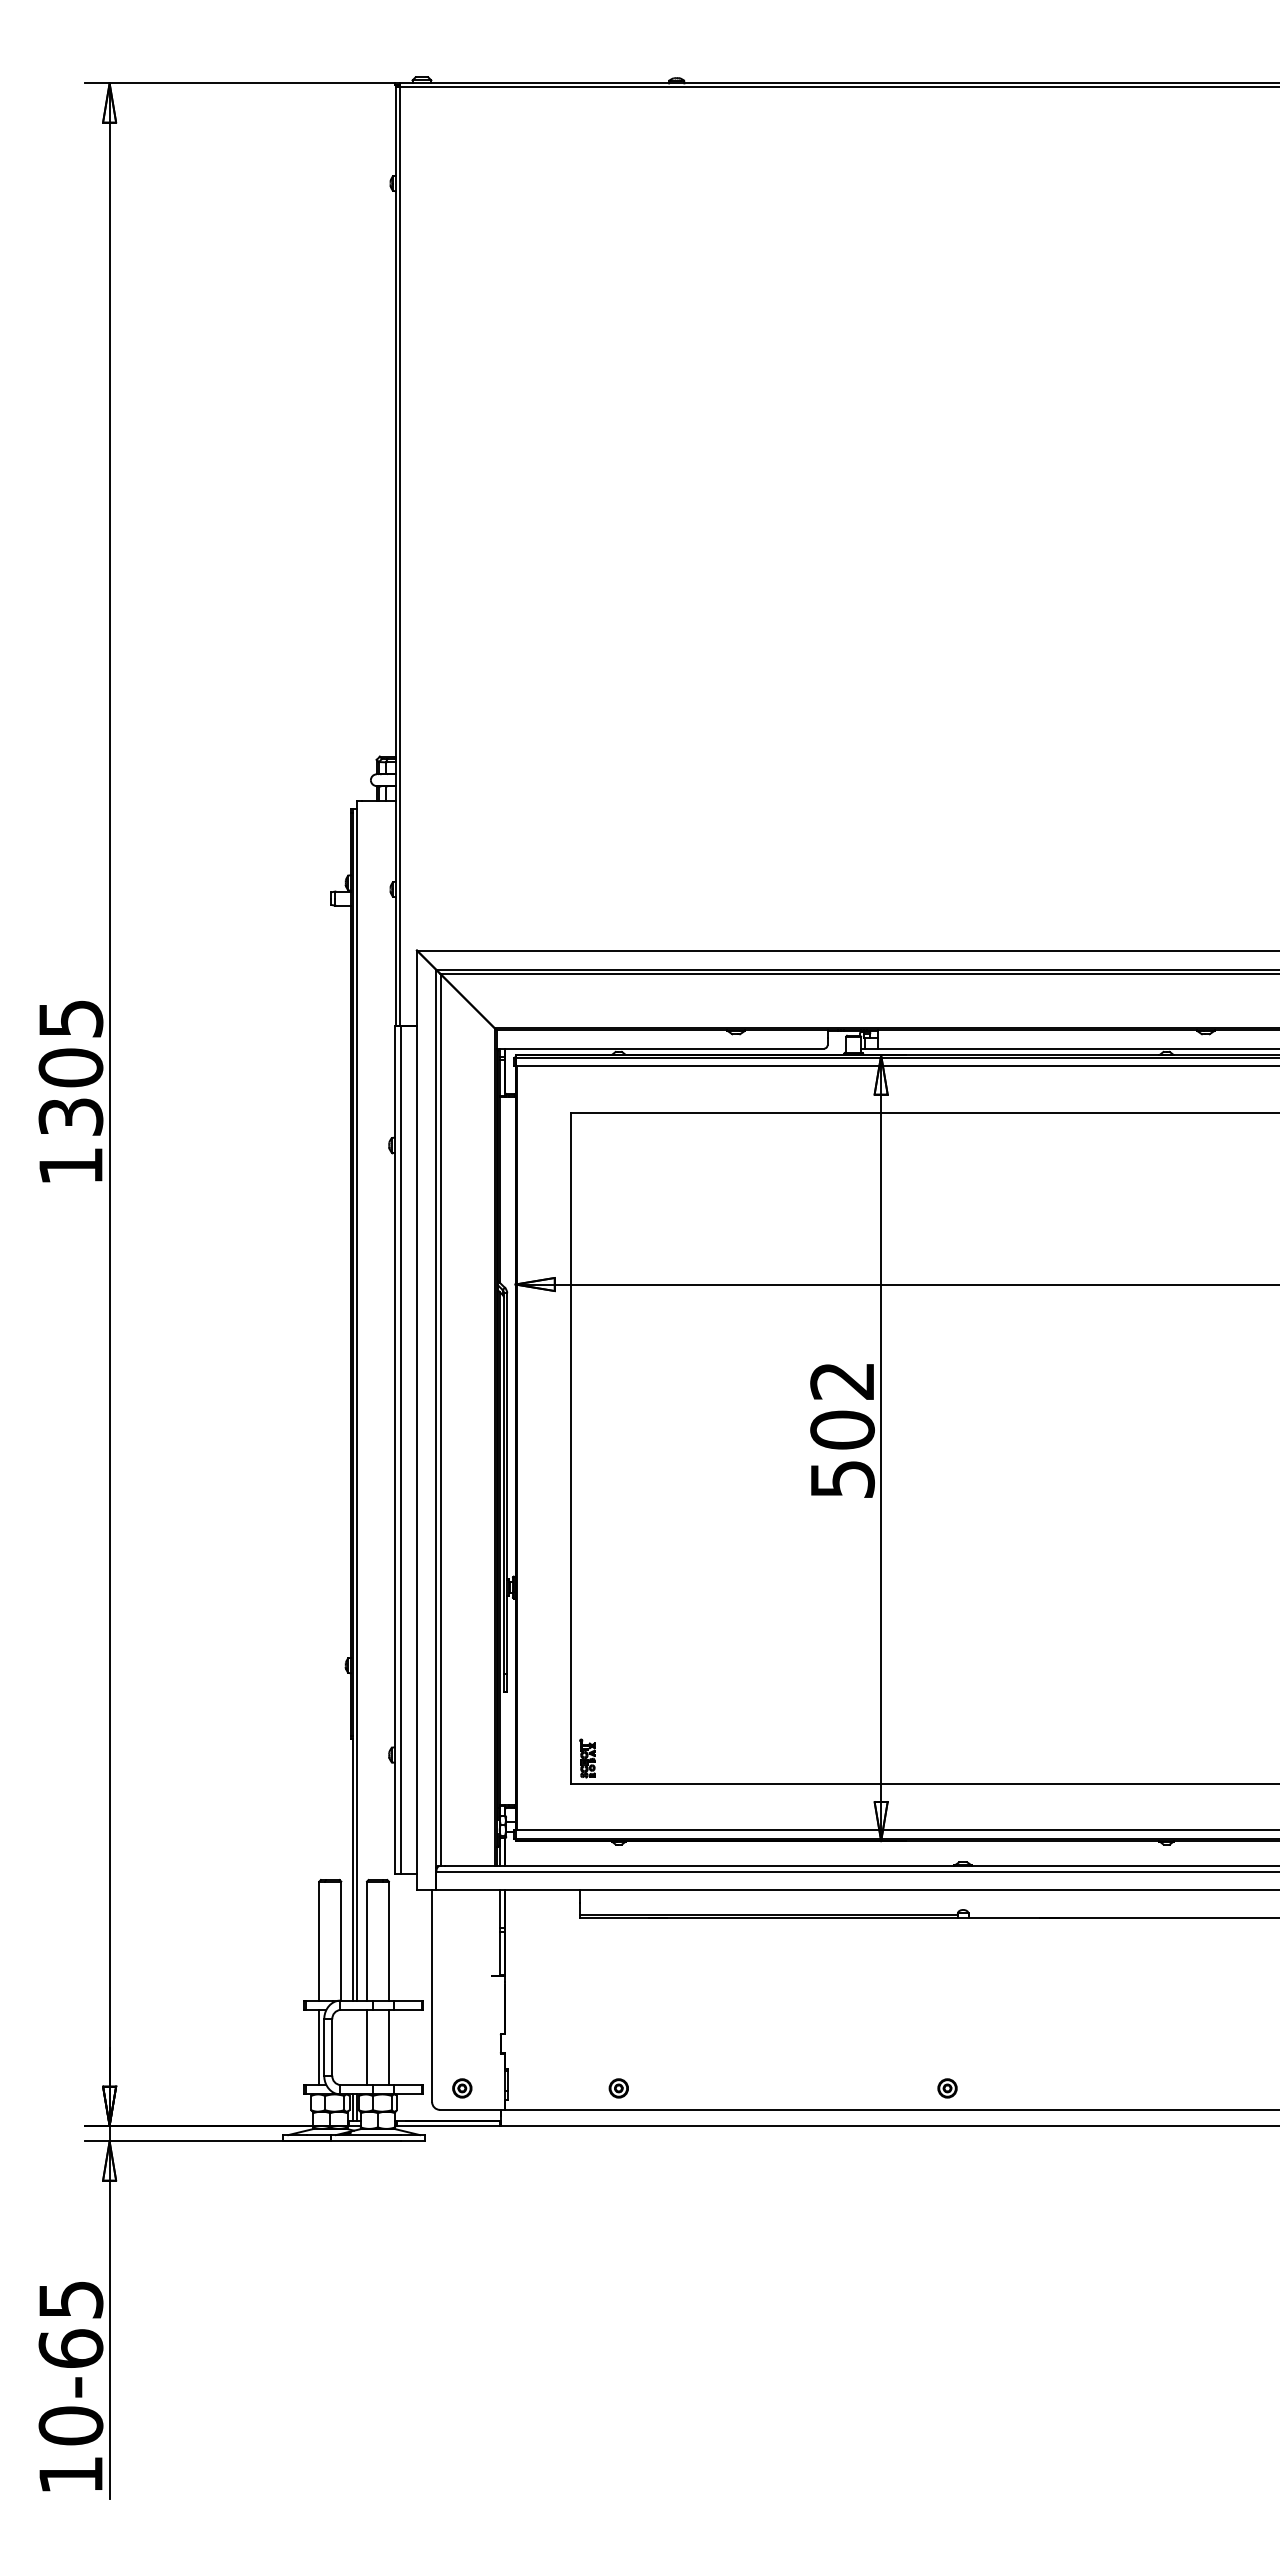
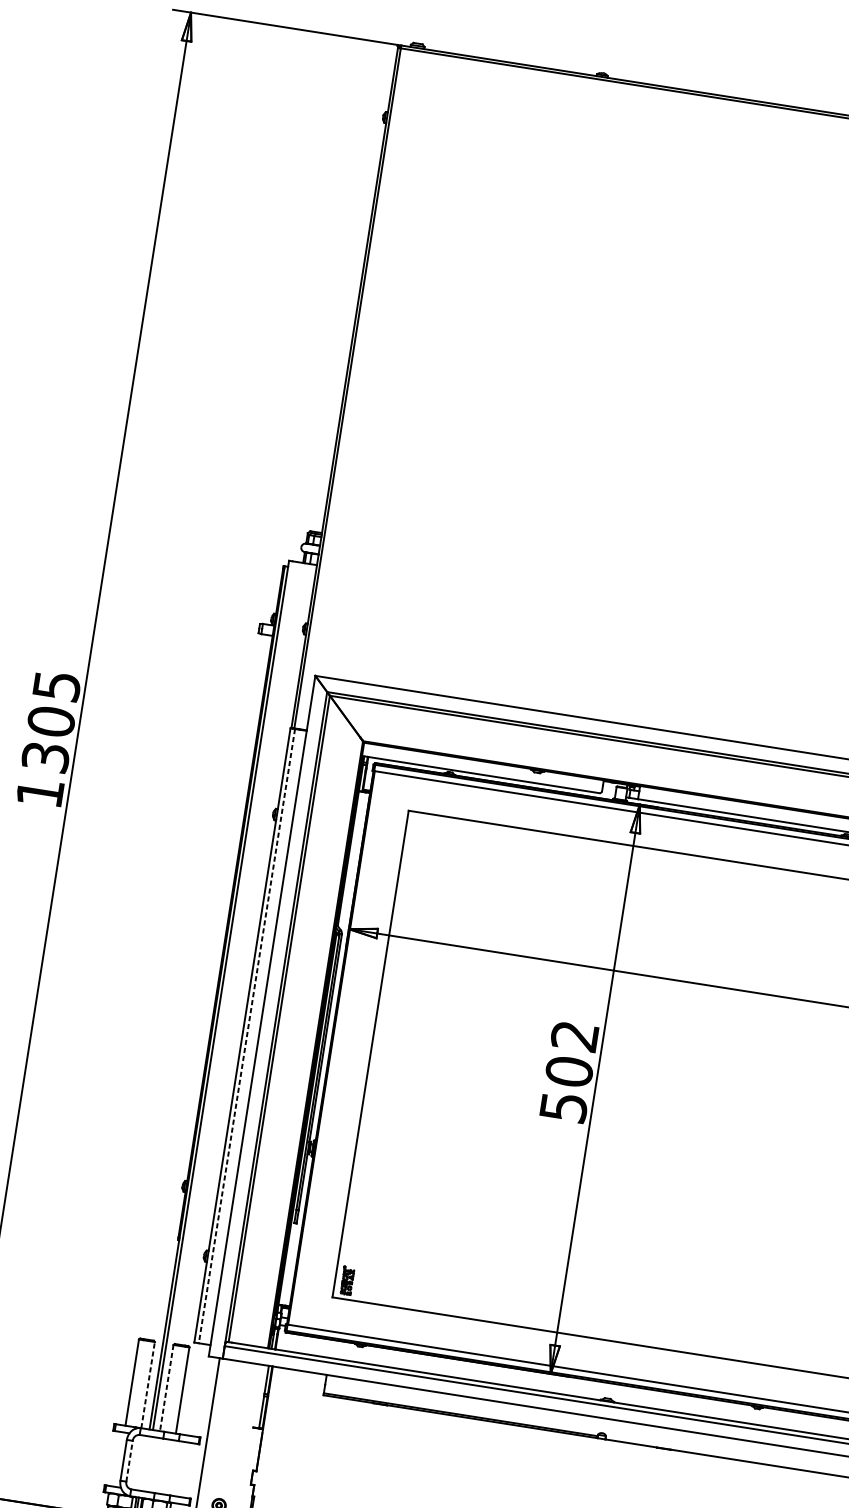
line: (400, 1450) -> (246, 1036), solid -> dashed
line: (341, 1940) -> (148, 1384), solid -> dashed
line: (367, 1941) -> (167, 1388), solid -> dashed
line: (319, 2047) -> (120, 1459), removed
line: (332, 2047) -> (129, 1461), solid -> dashed
line: (367, 2047) -> (155, 1465), removed
line: (388, 2047) -> (170, 1467), removed

